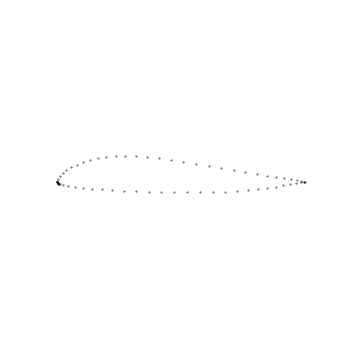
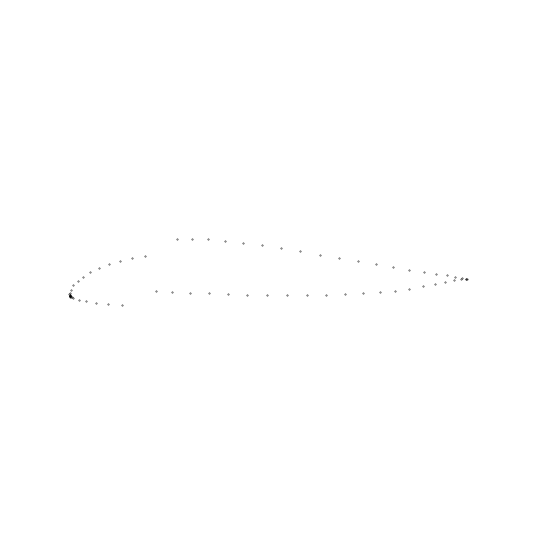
part: (77, 166) -> (100, 270), moved

